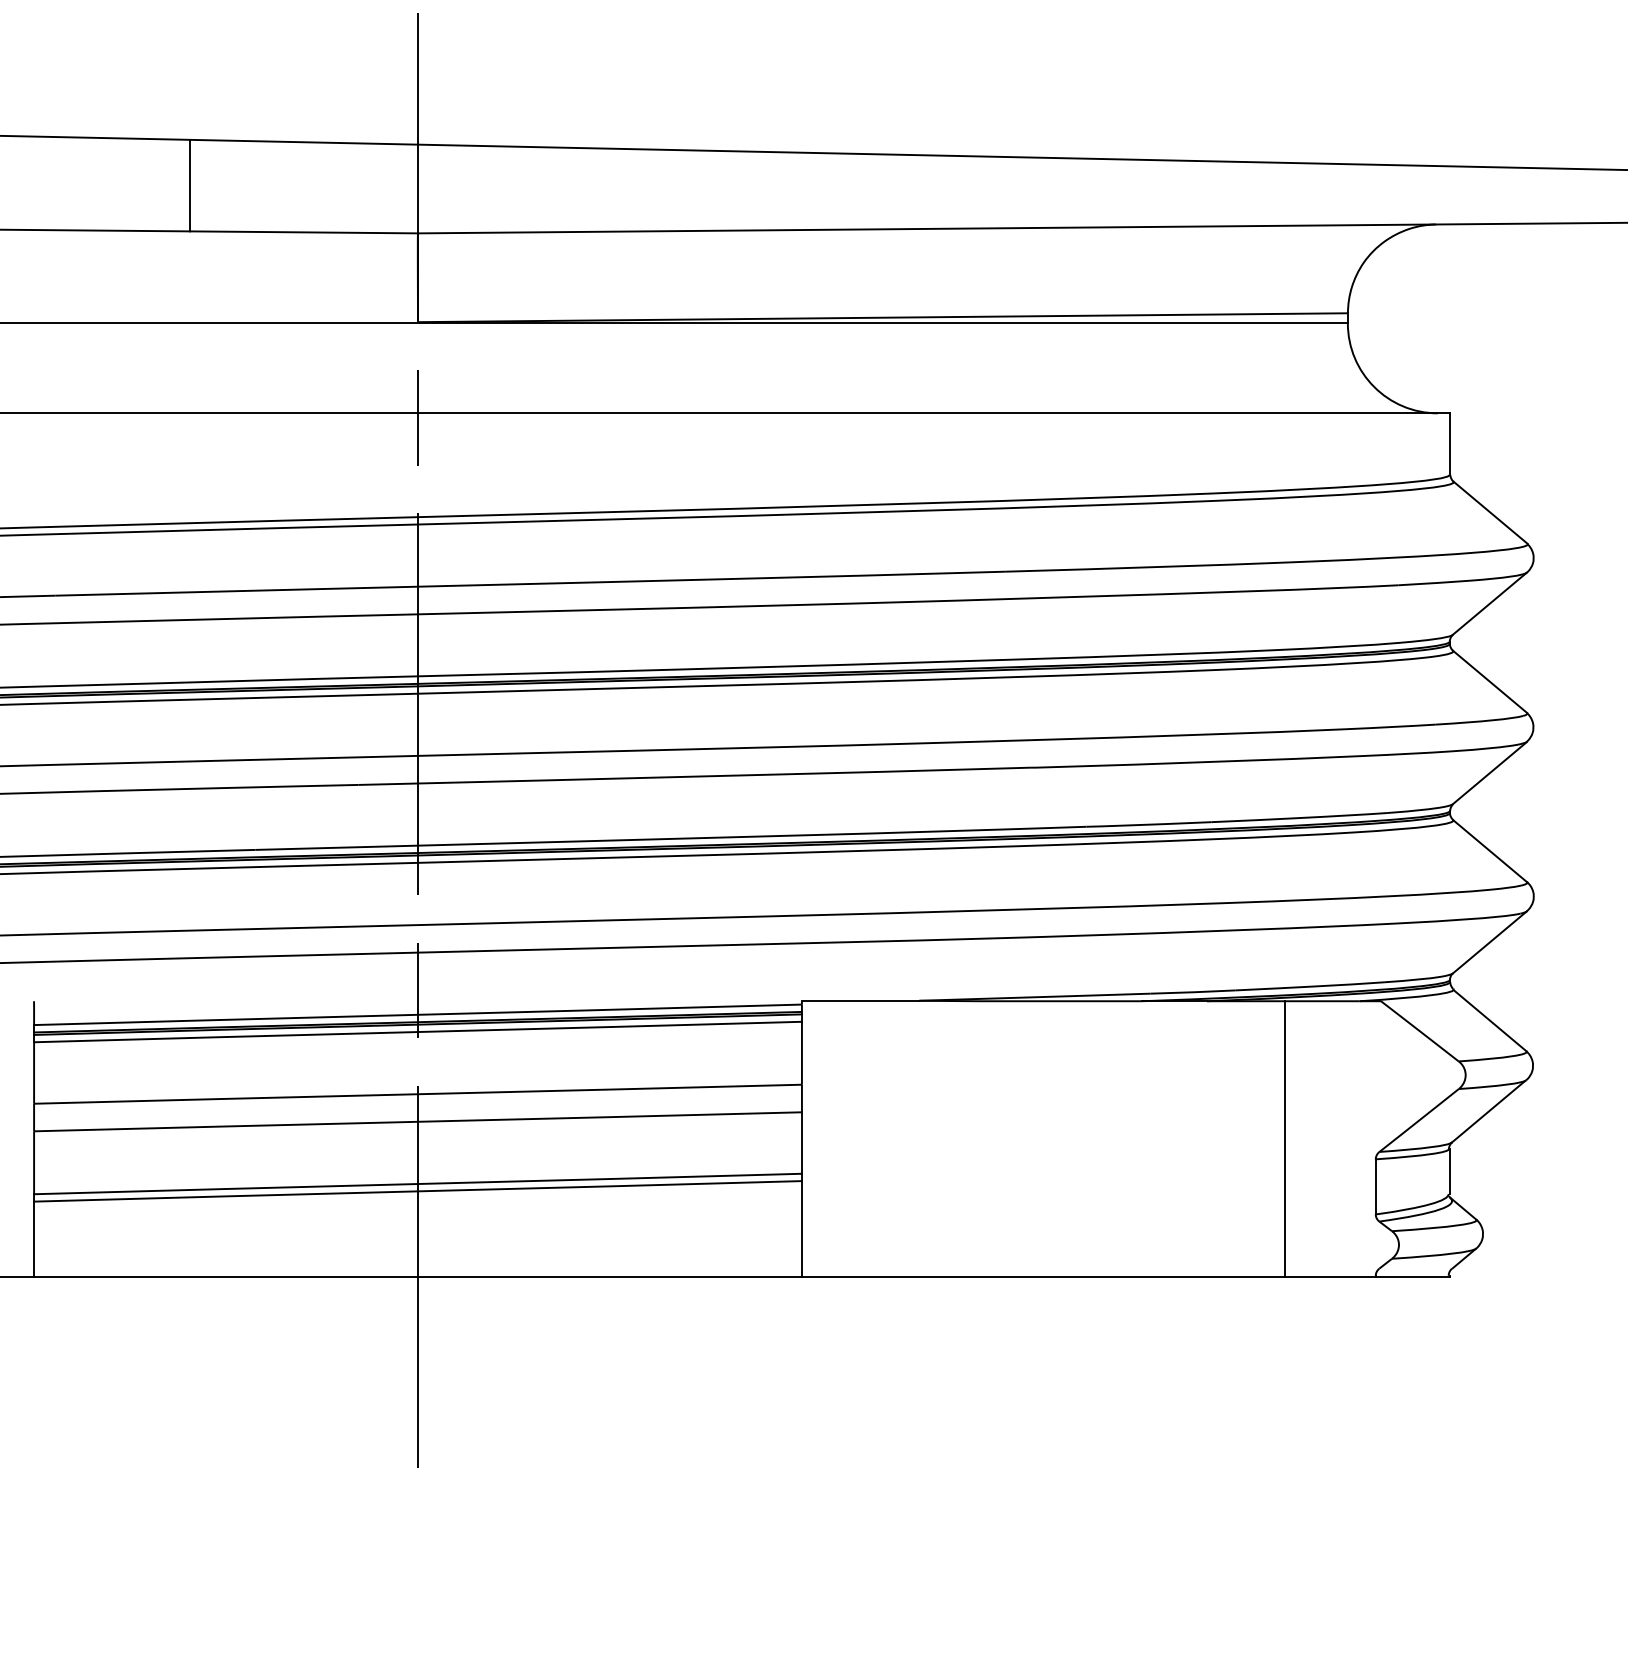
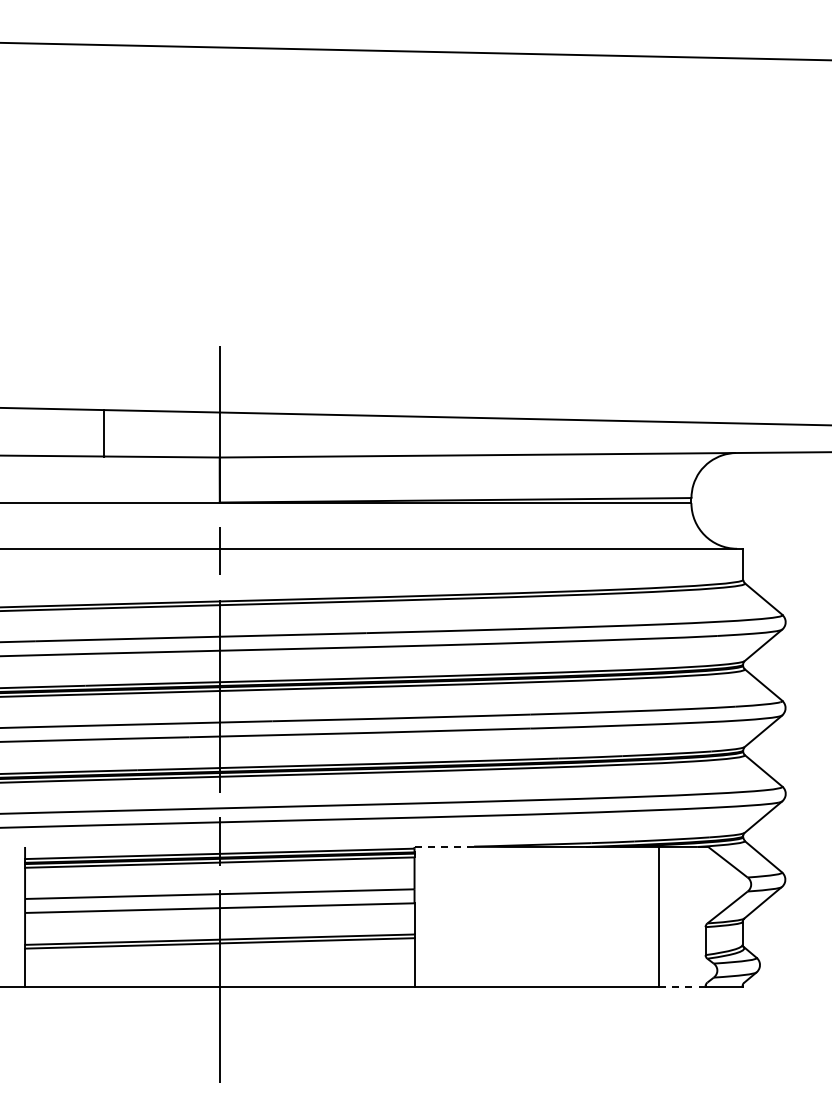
line: (861, 1000) -> (444, 846), solid -> dashed
line: (1328, 1276) -> (681, 986), solid -> dashed

